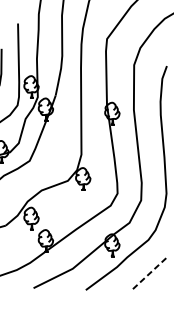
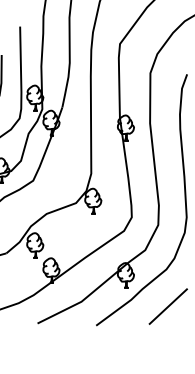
line: (150, 273) -> (168, 306), dashed -> solid

